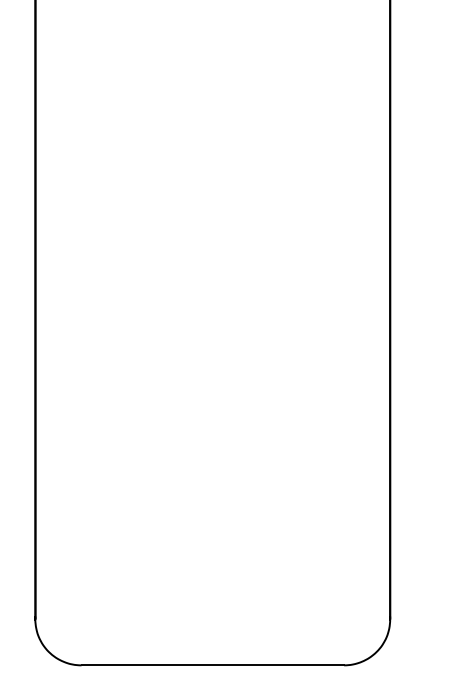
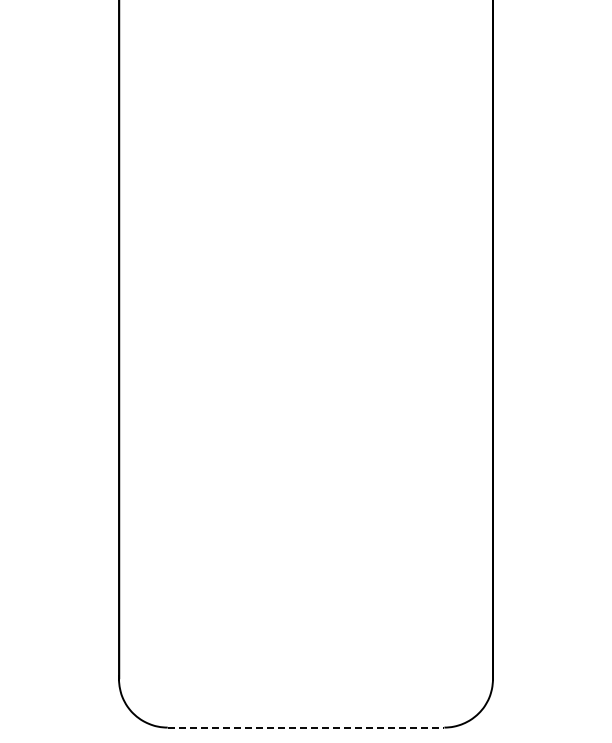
line: (213, 665) -> (306, 727), solid -> dashed

